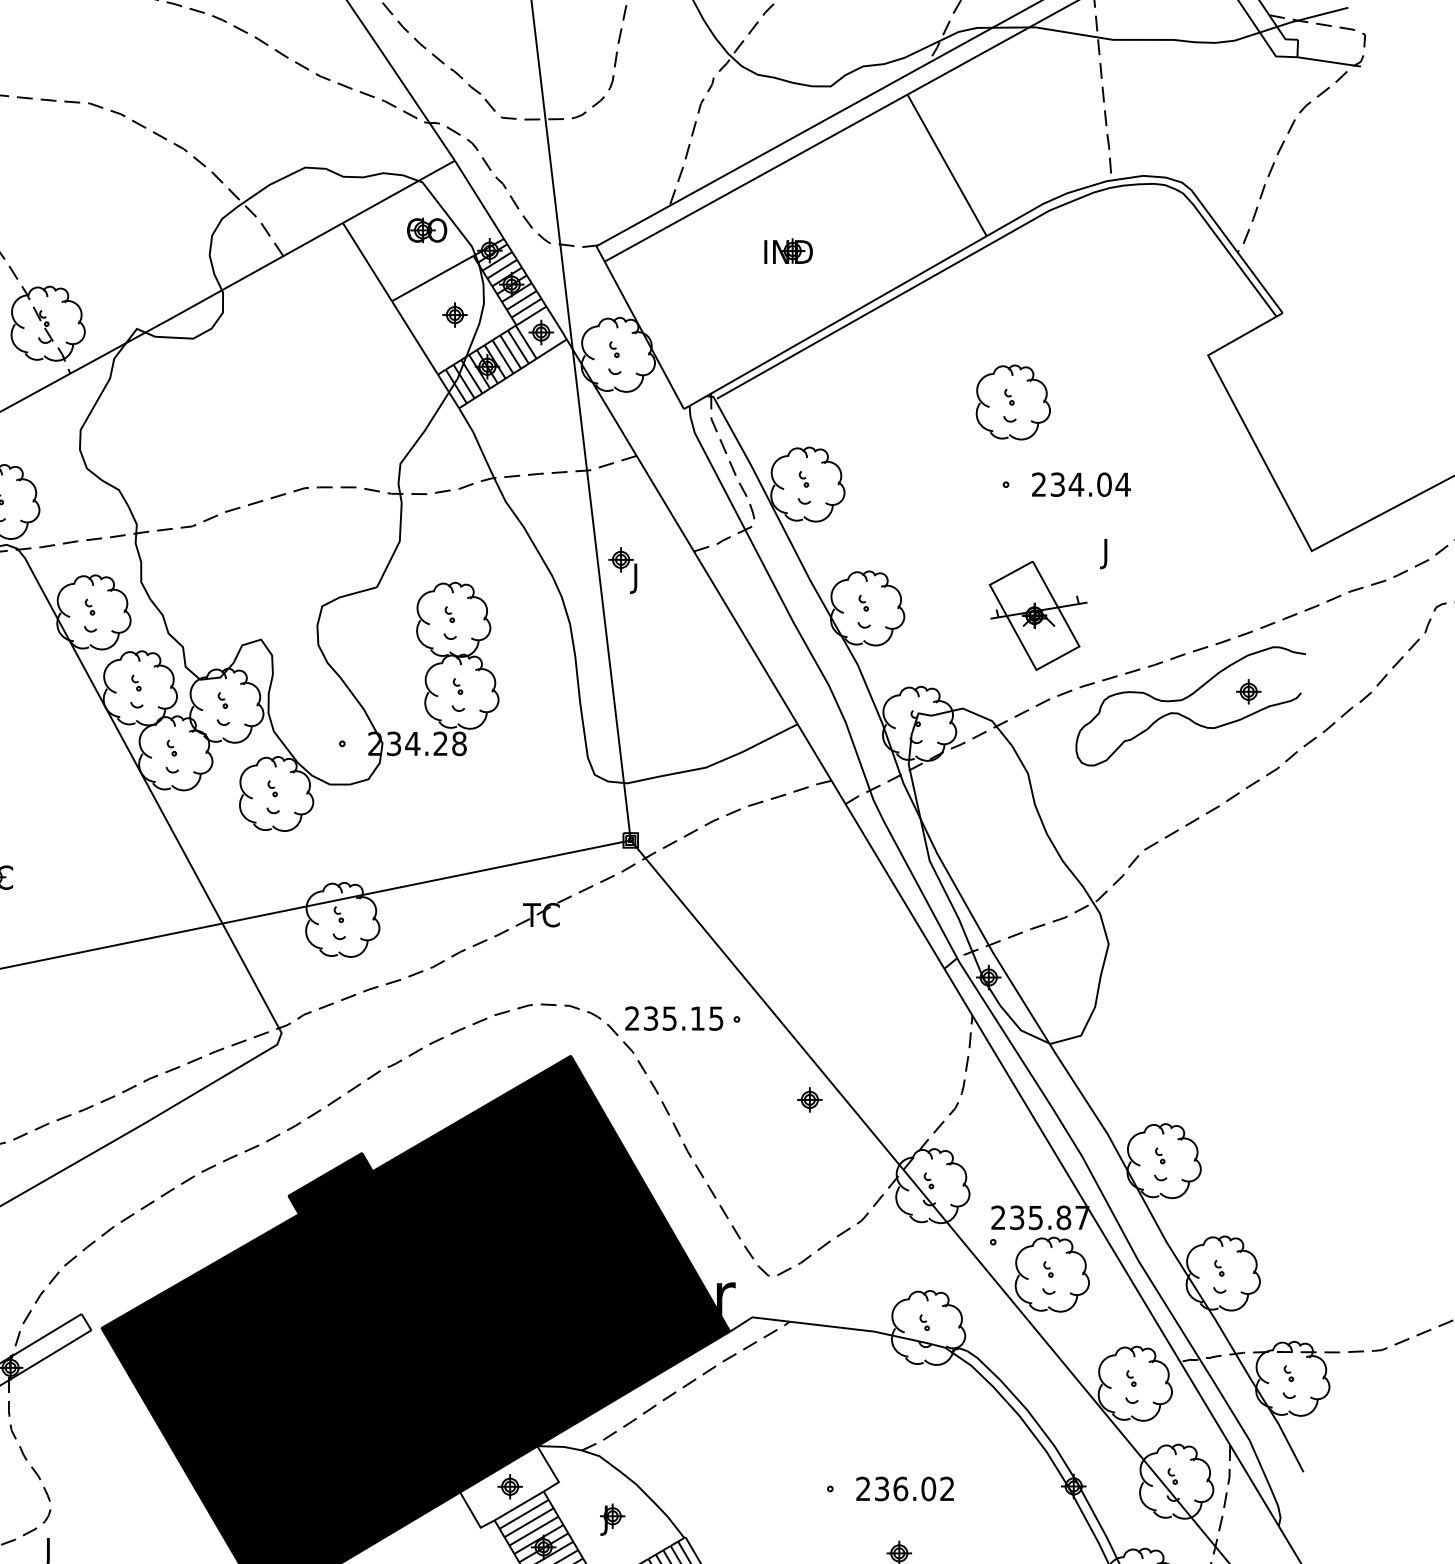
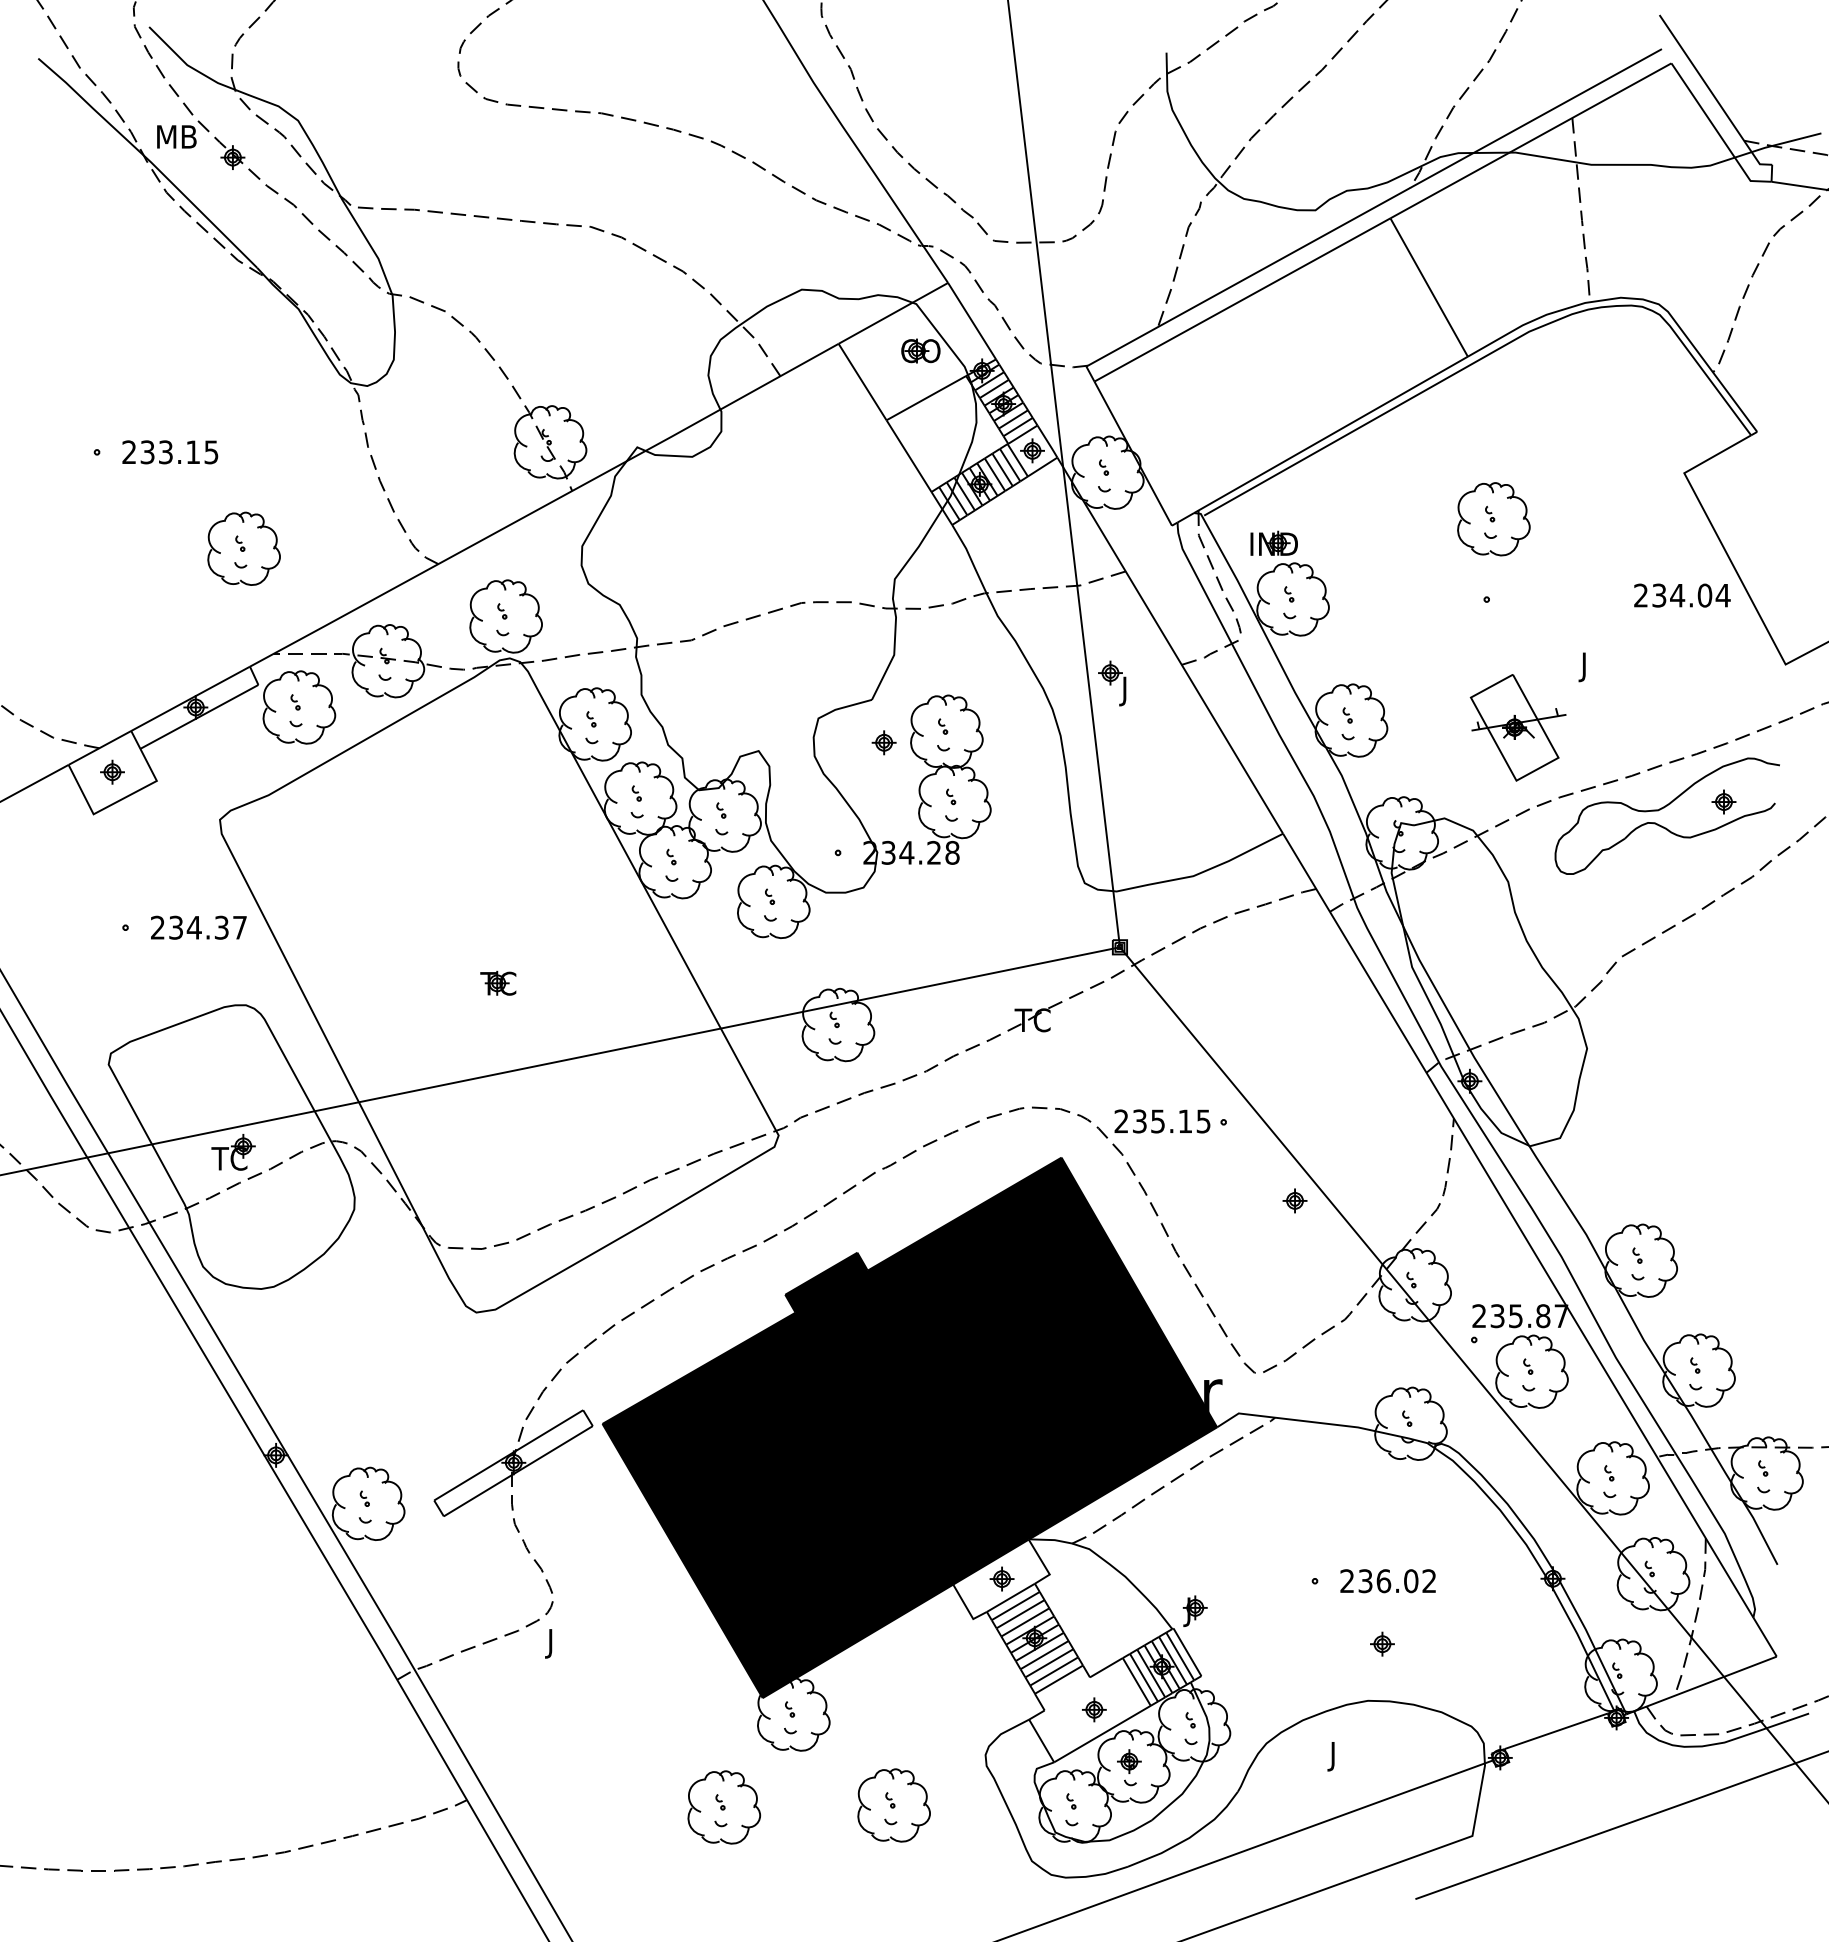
part: (787, 250) -> (1273, 542), moved
part: (454, 314) -> (883, 742), moved
text: (1081, 484) -> (1682, 595), moved
part: (611, 1518) -> (1194, 1610), moved

